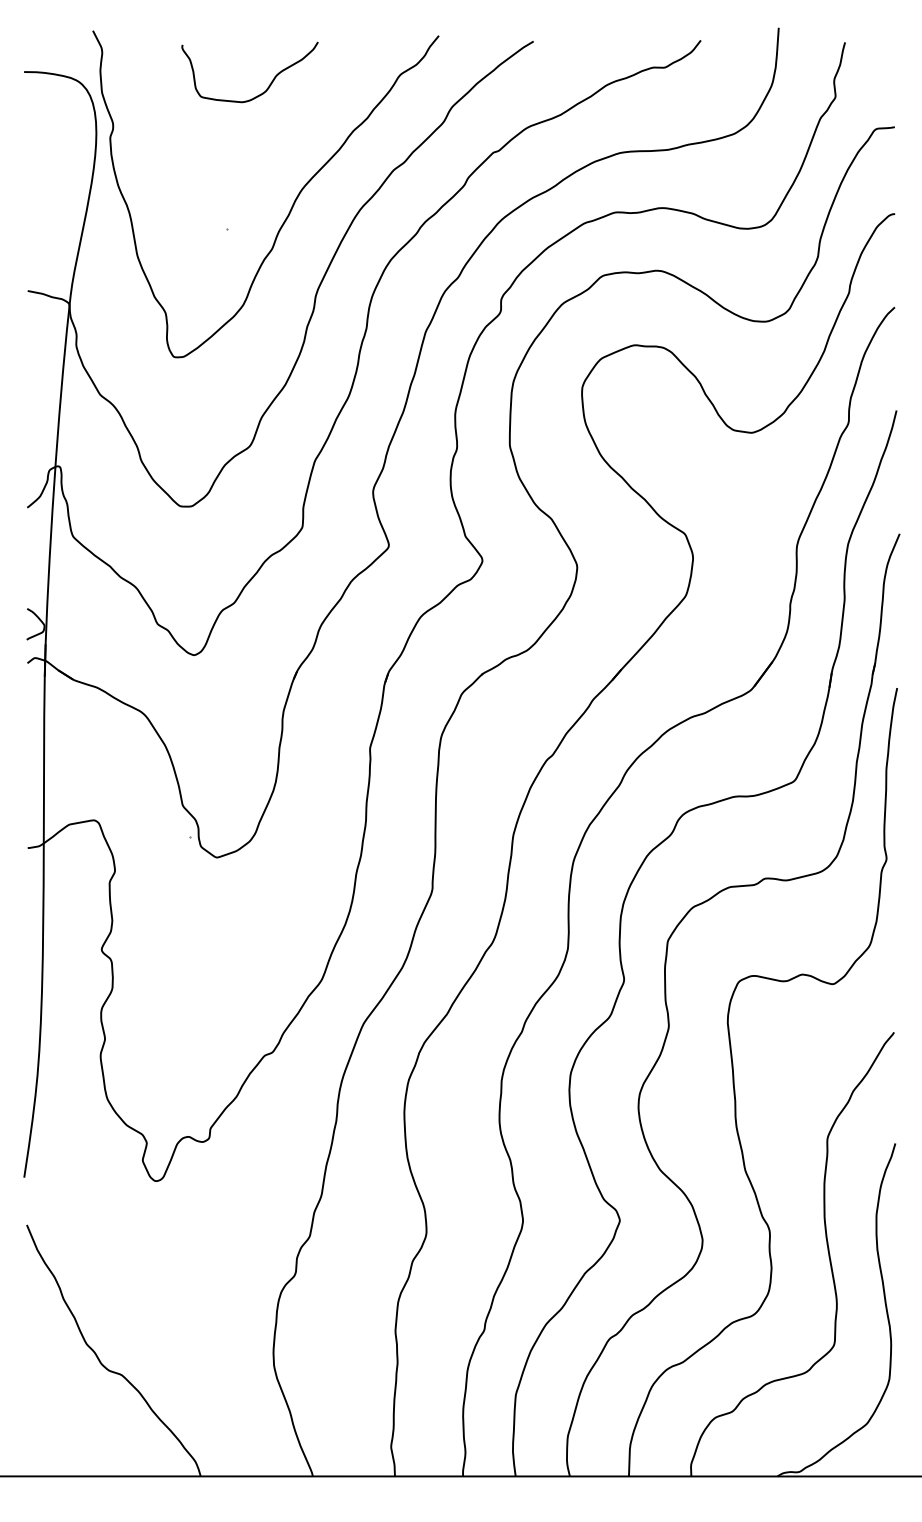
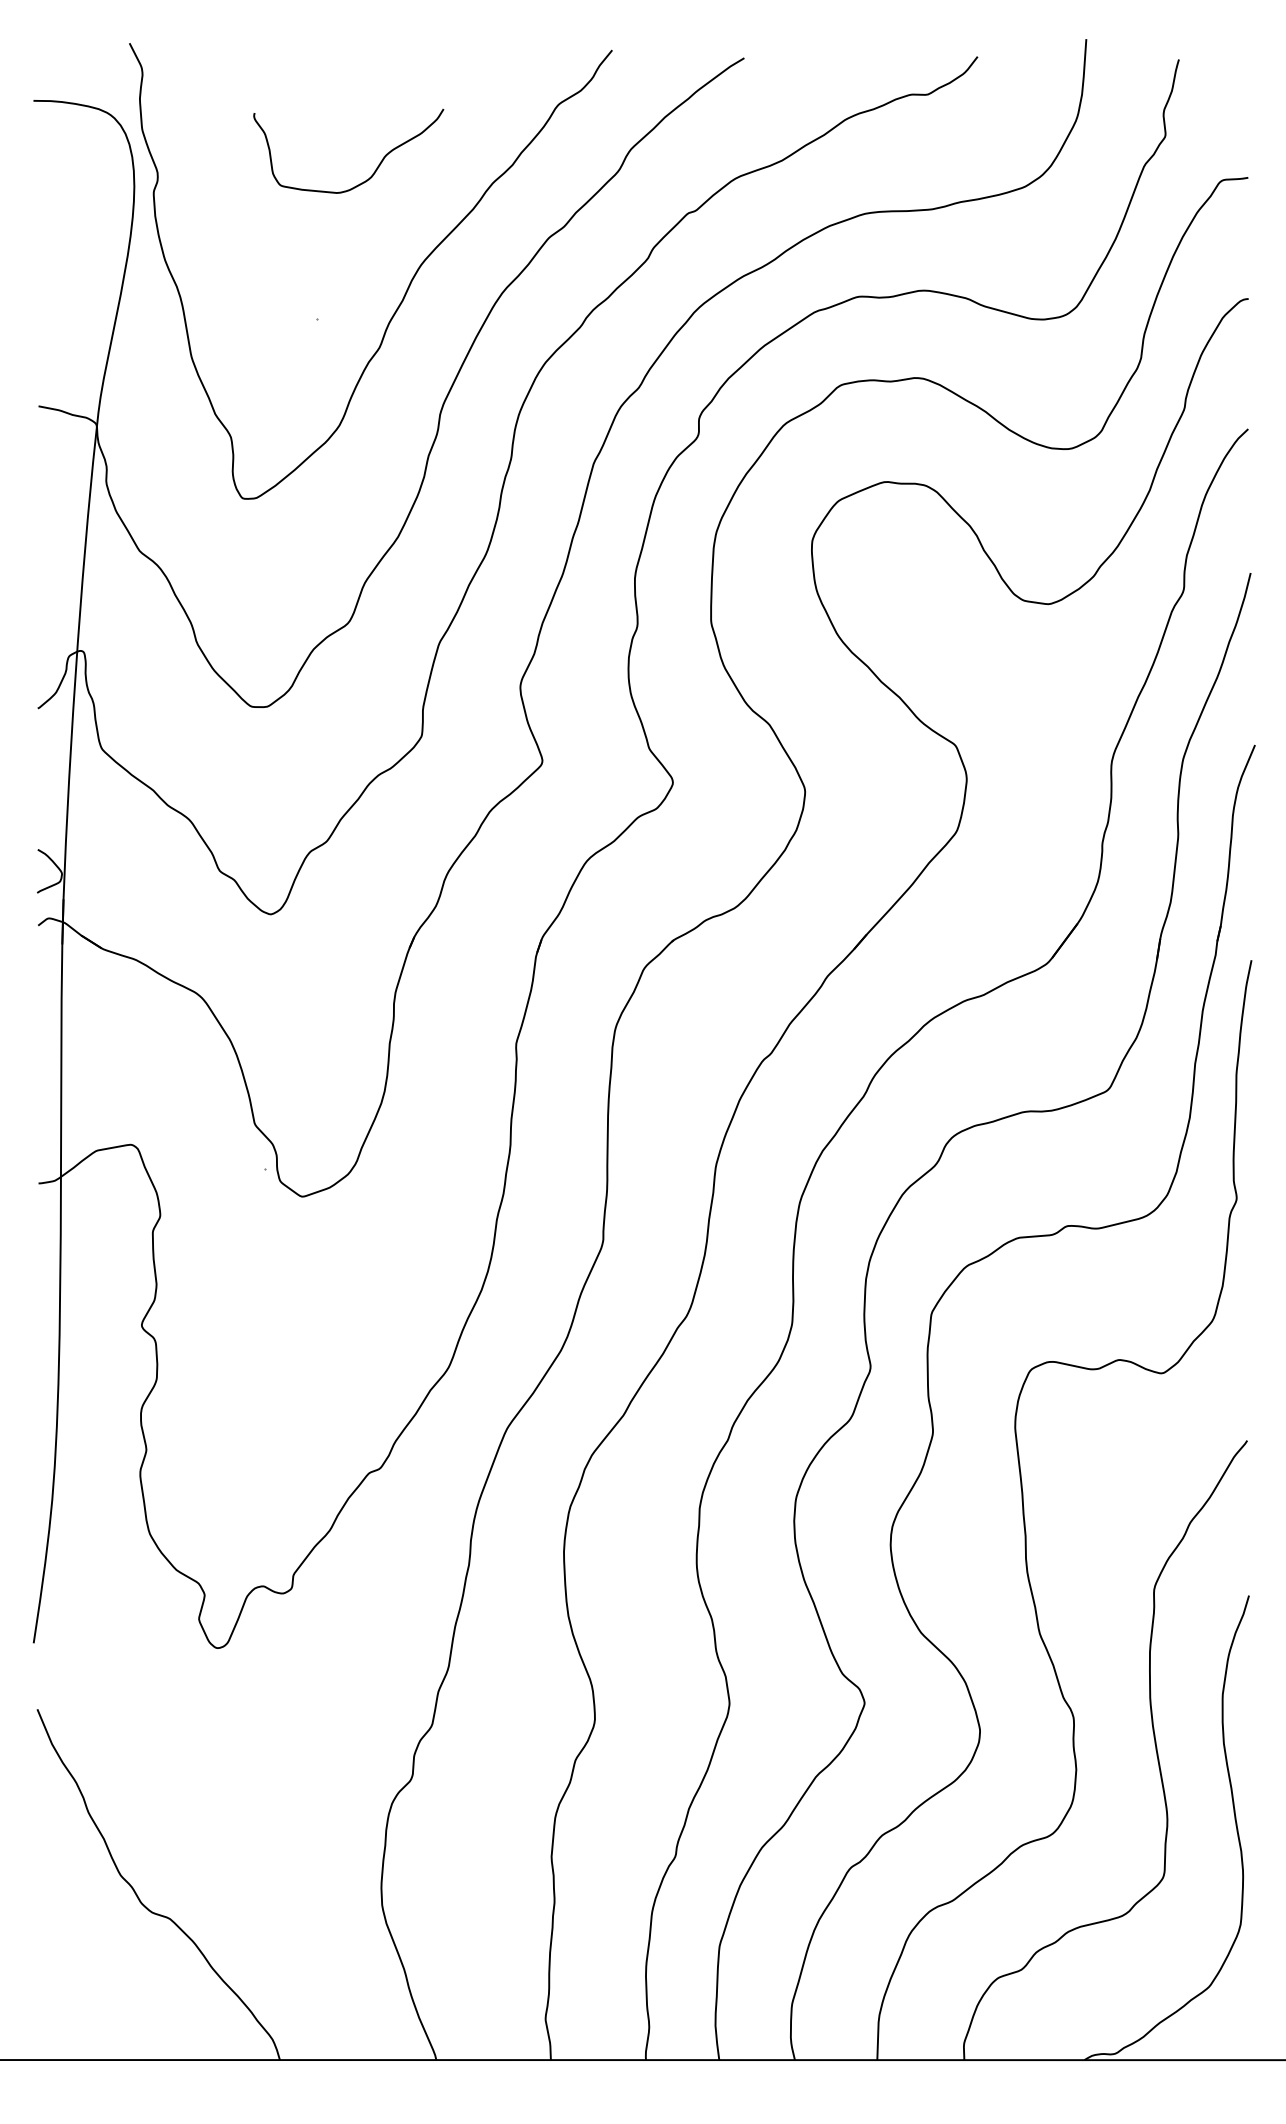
curve: (269, 83) -> (376, 167), moved

